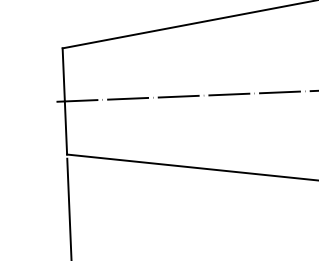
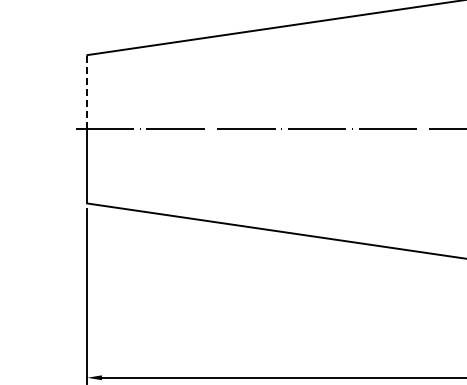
line: (63, 74) -> (87, 91), solid -> dashed

